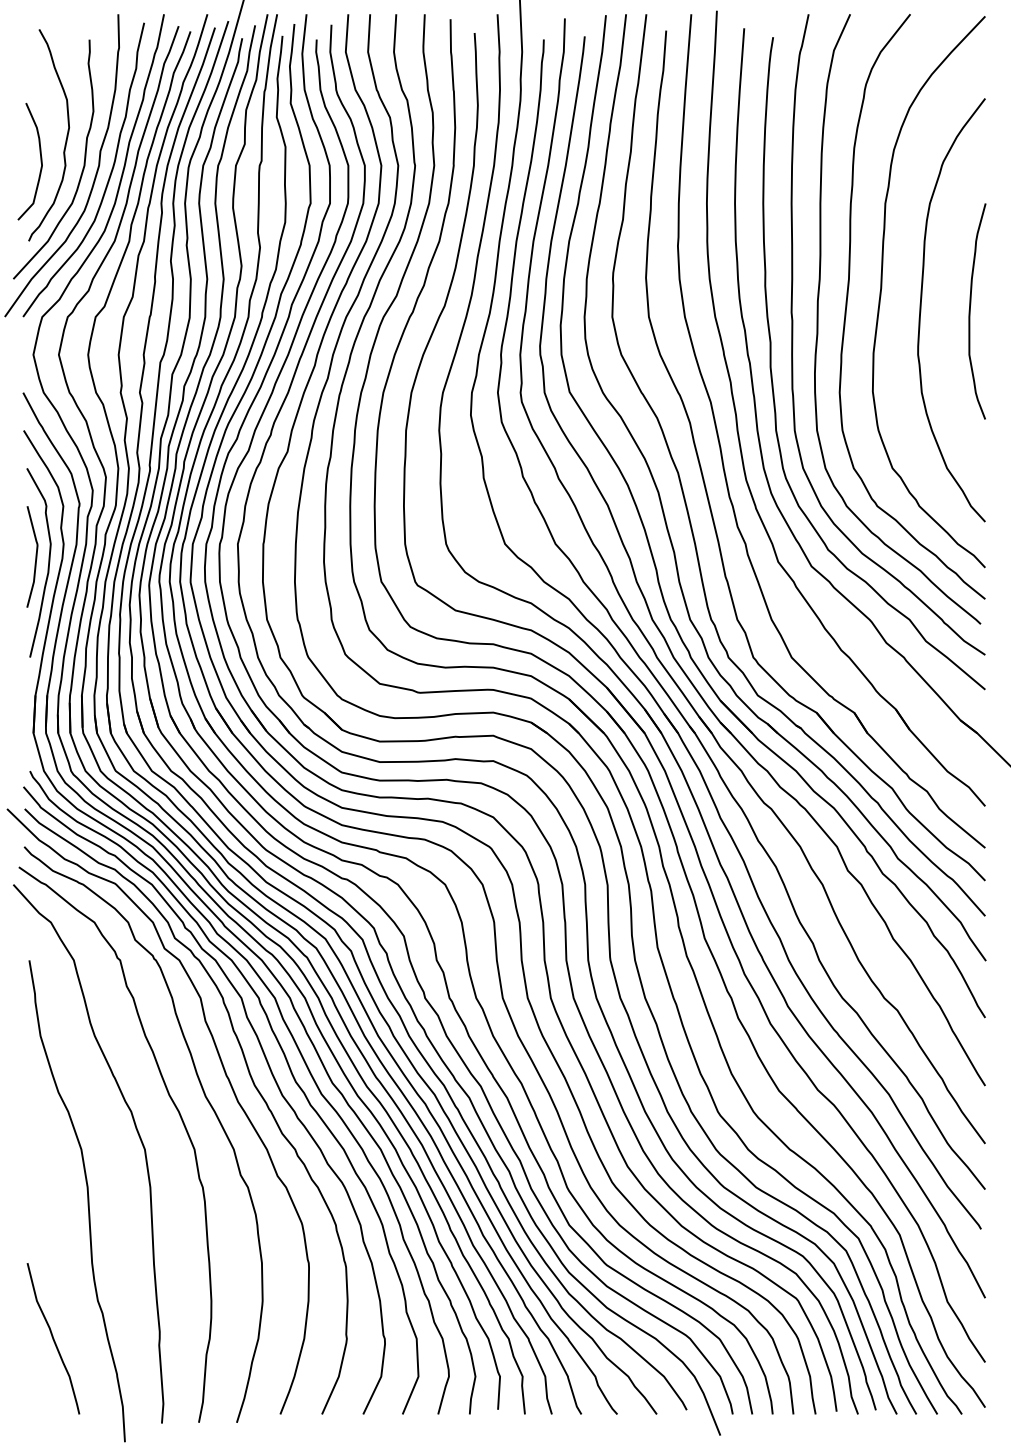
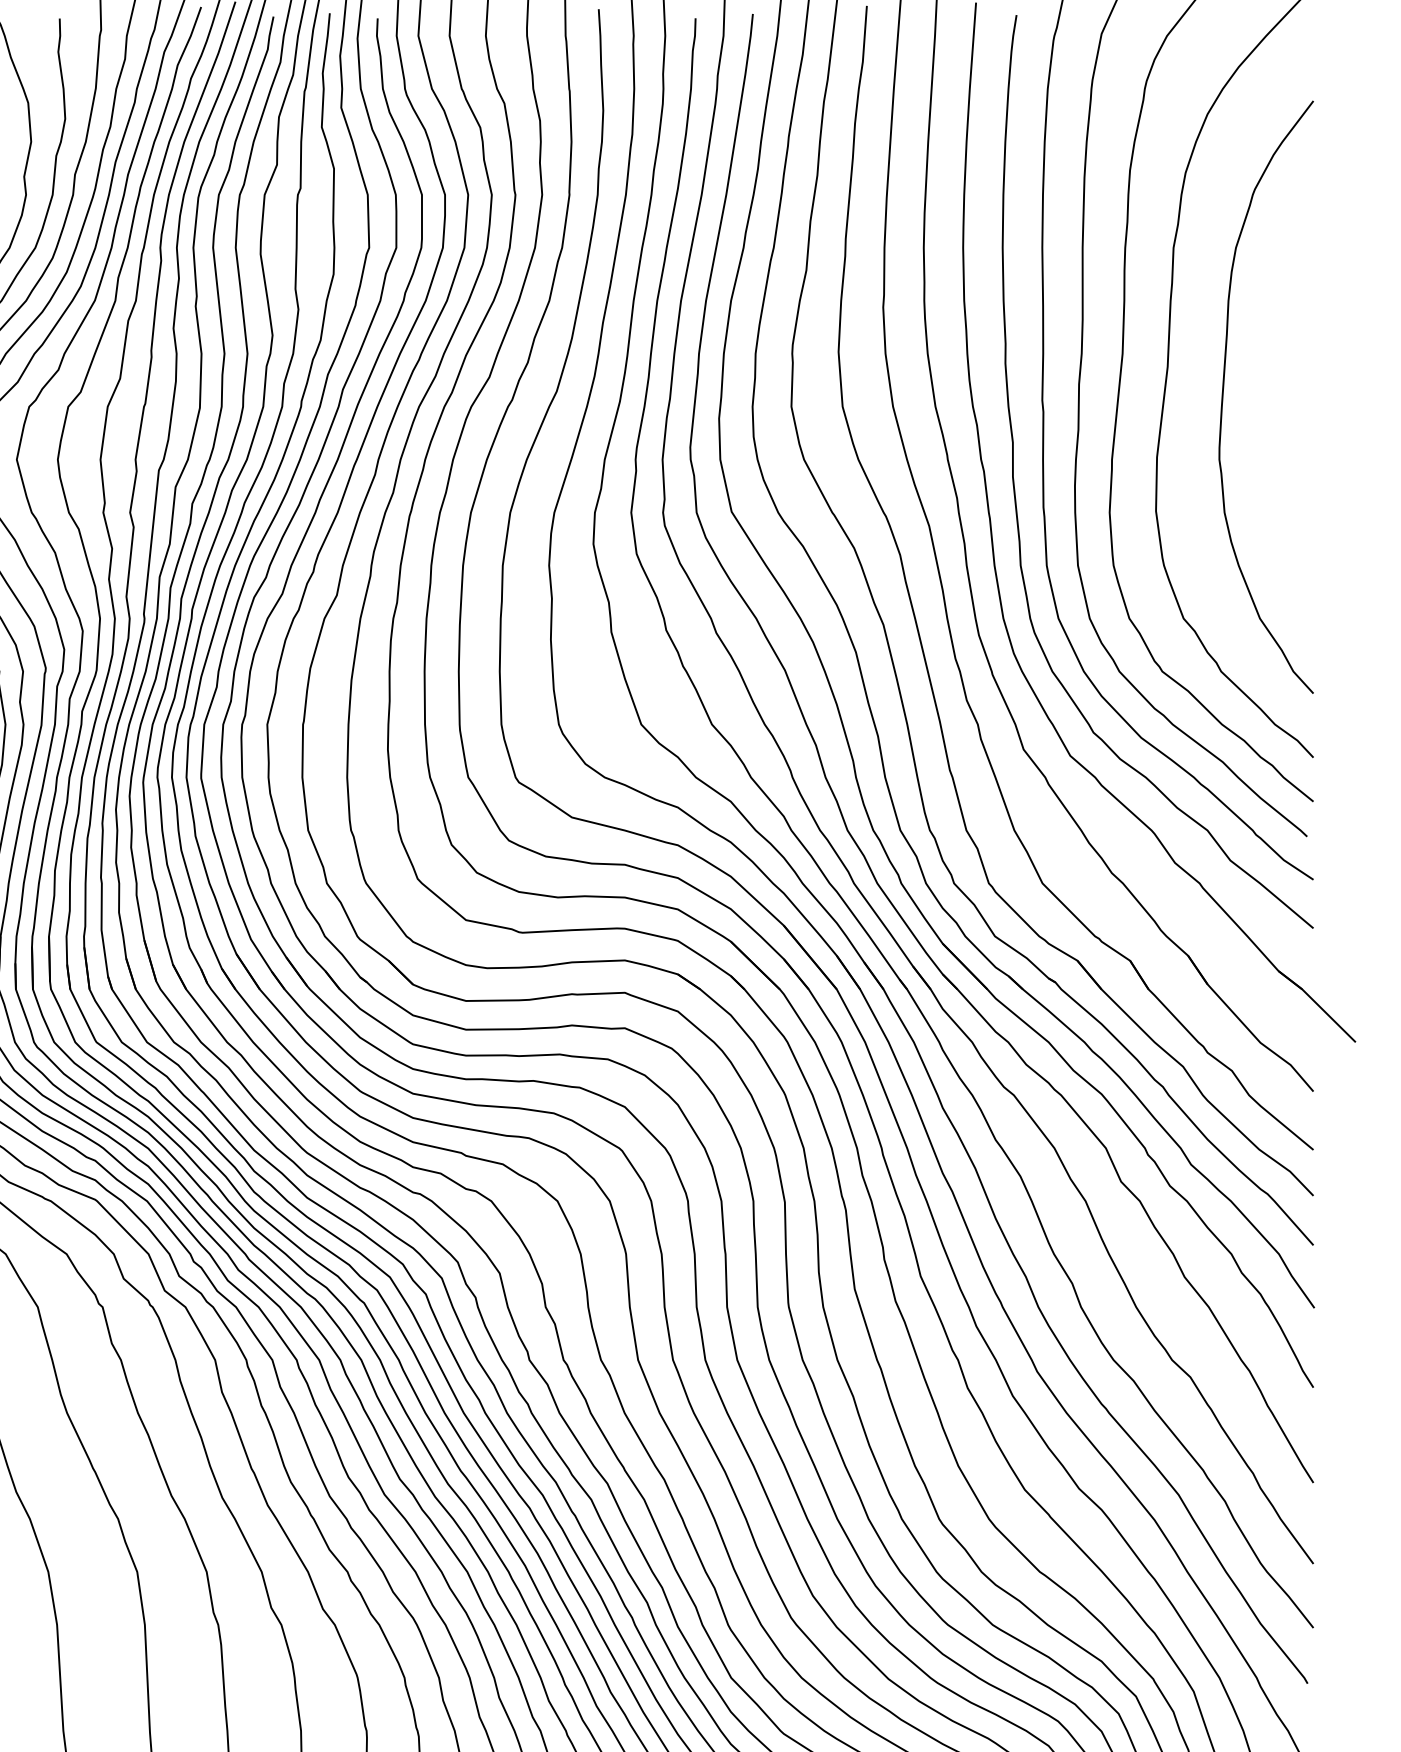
curve: (970, 311) -> (1292, 399), removed

